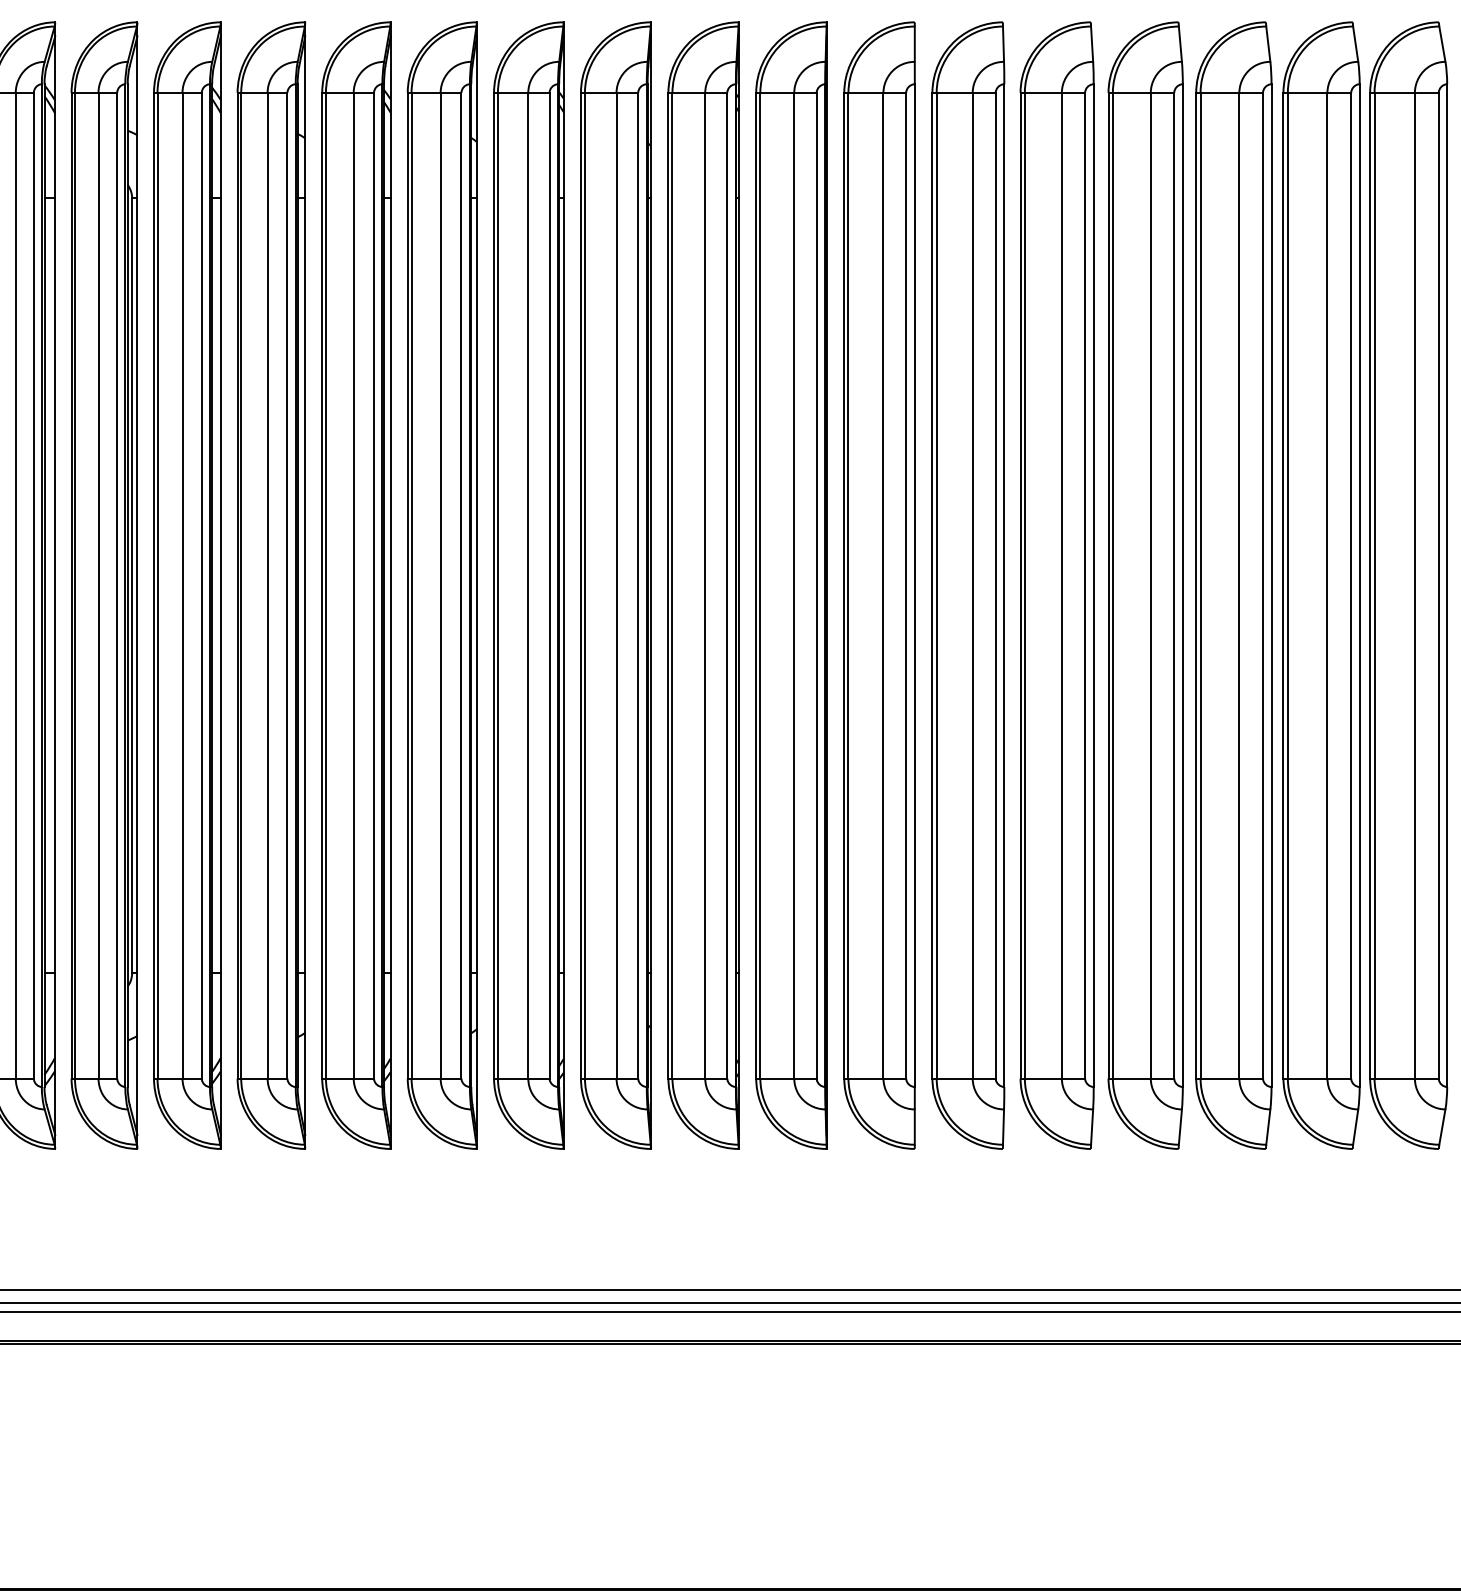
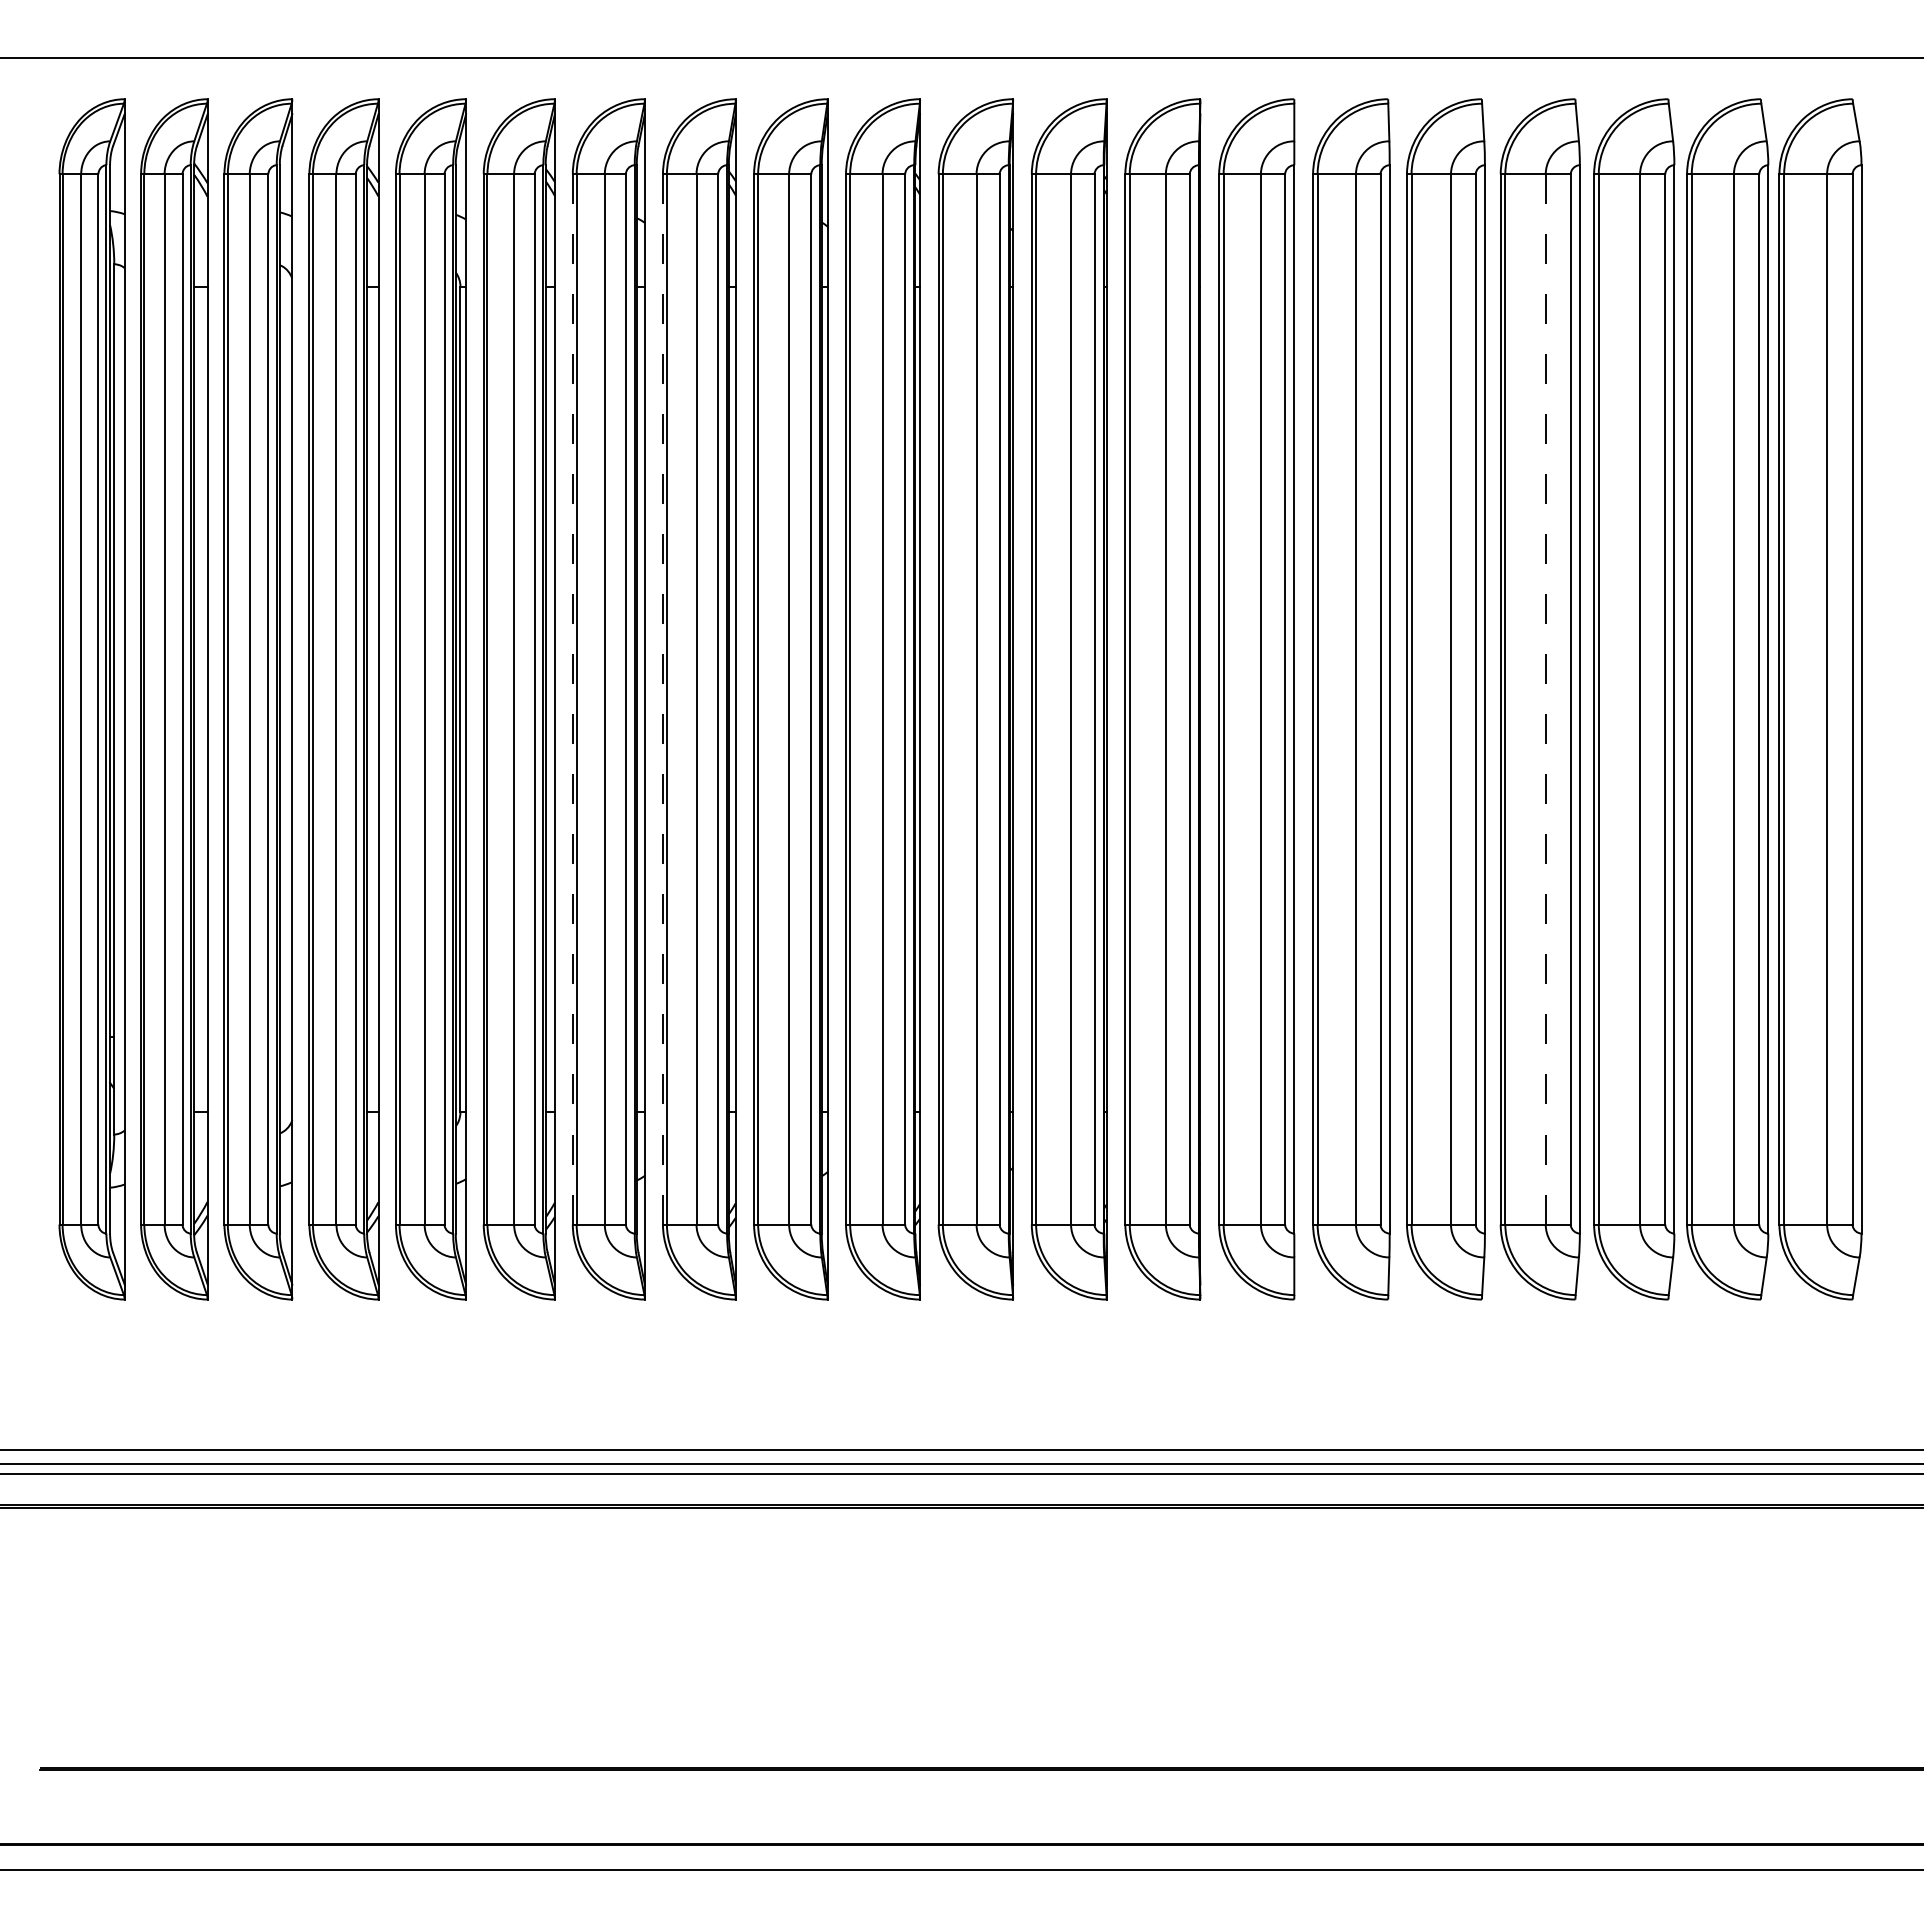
line: (237, 584) -> (572, 698), solid -> dashed
line: (321, 584) -> (662, 698), solid -> dashed
line: (1150, 584) -> (1545, 698), solid -> dashed

